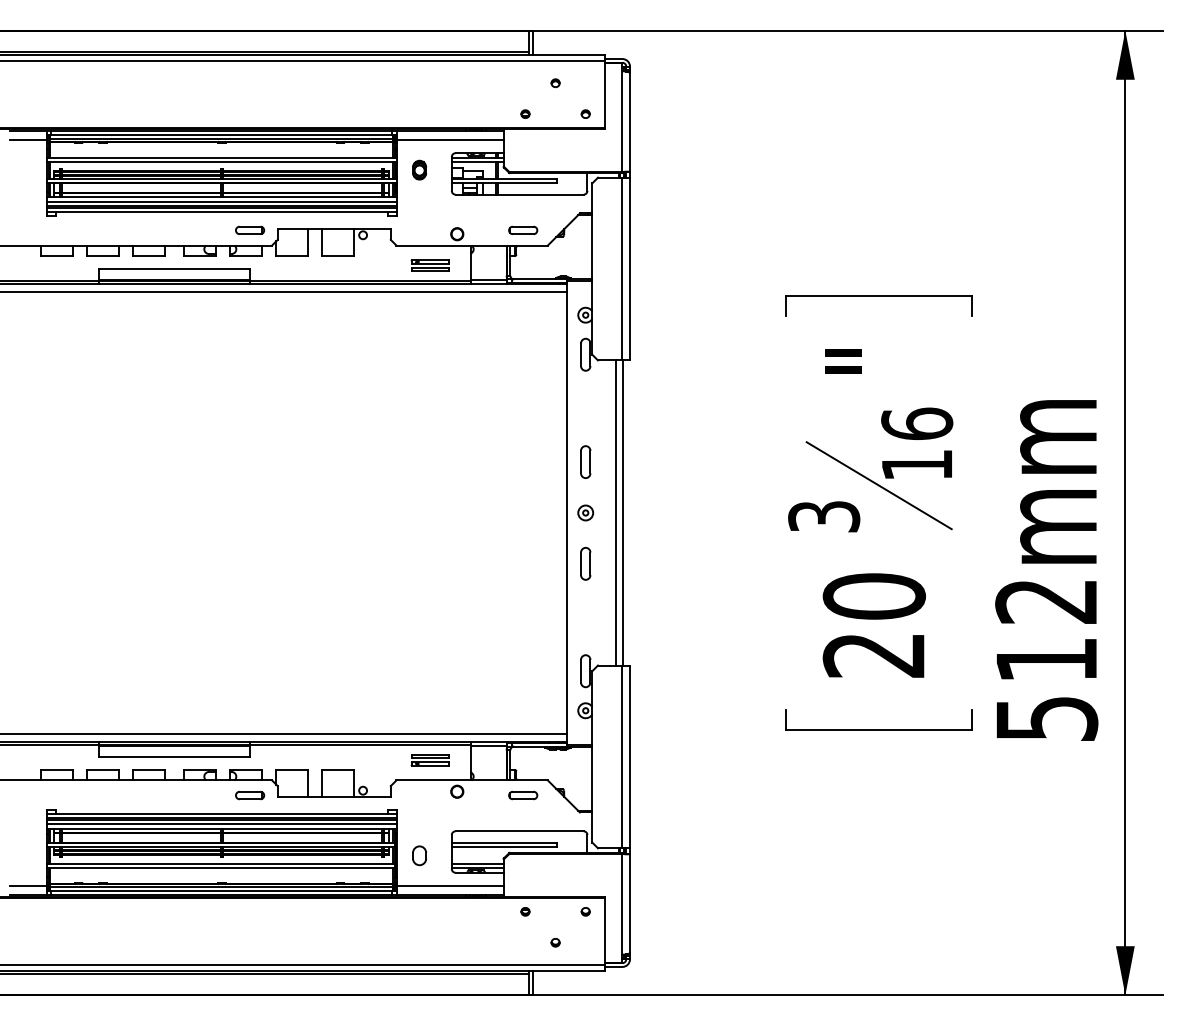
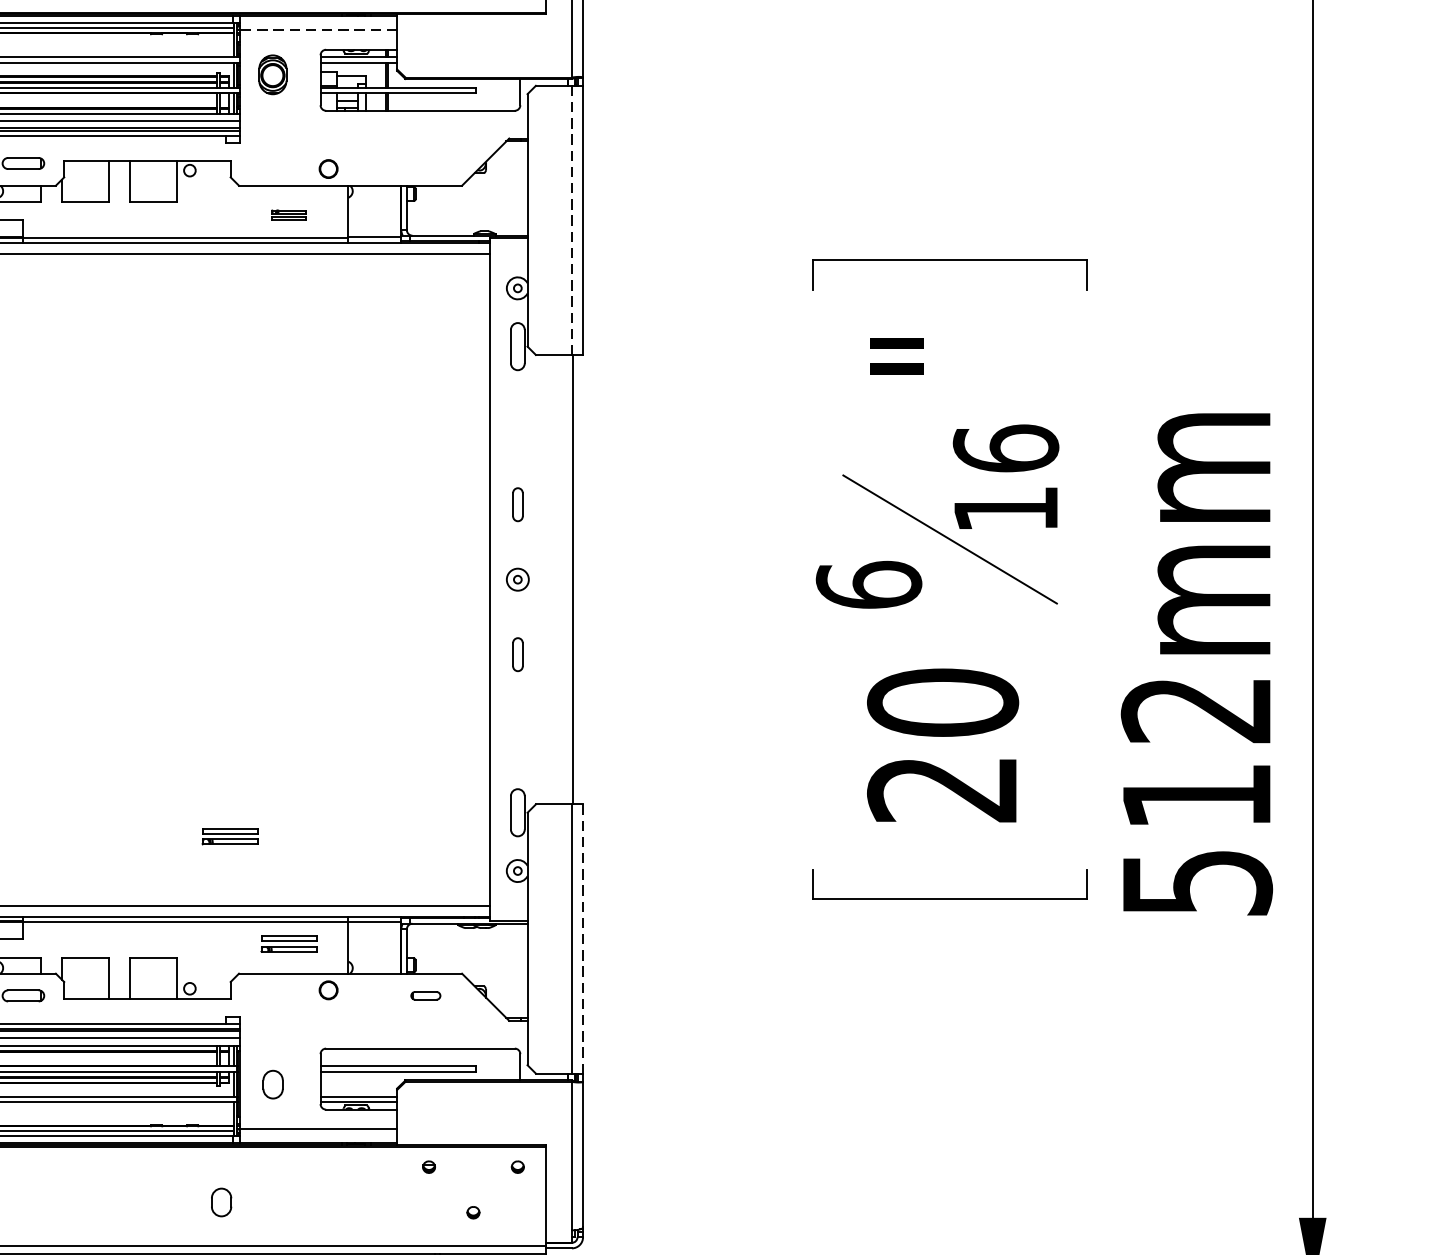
line: (449, 140) -> (317, 31), solid -> dashed
part: (419, 169) -> (272, 73), size x1.4
part: (523, 229) -> (426, 162), removed
part: (429, 265) -> (287, 215), size x0.6
line: (622, 269) -> (571, 221), solid -> dashed
part: (585, 461) -> (517, 503), size x0.7
line: (615, 512) -> (561, 578), removed
text: (824, 516) -> (869, 584), 3 -> 6
part: (585, 563) -> (517, 654), size x0.7
part: (389, 687) -> (228, 836), added
line: (630, 757) -> (583, 939), solid -> dashed
part: (523, 795) -> (426, 995), size x0.7
part: (384, 935) -> (221, 1202), added

